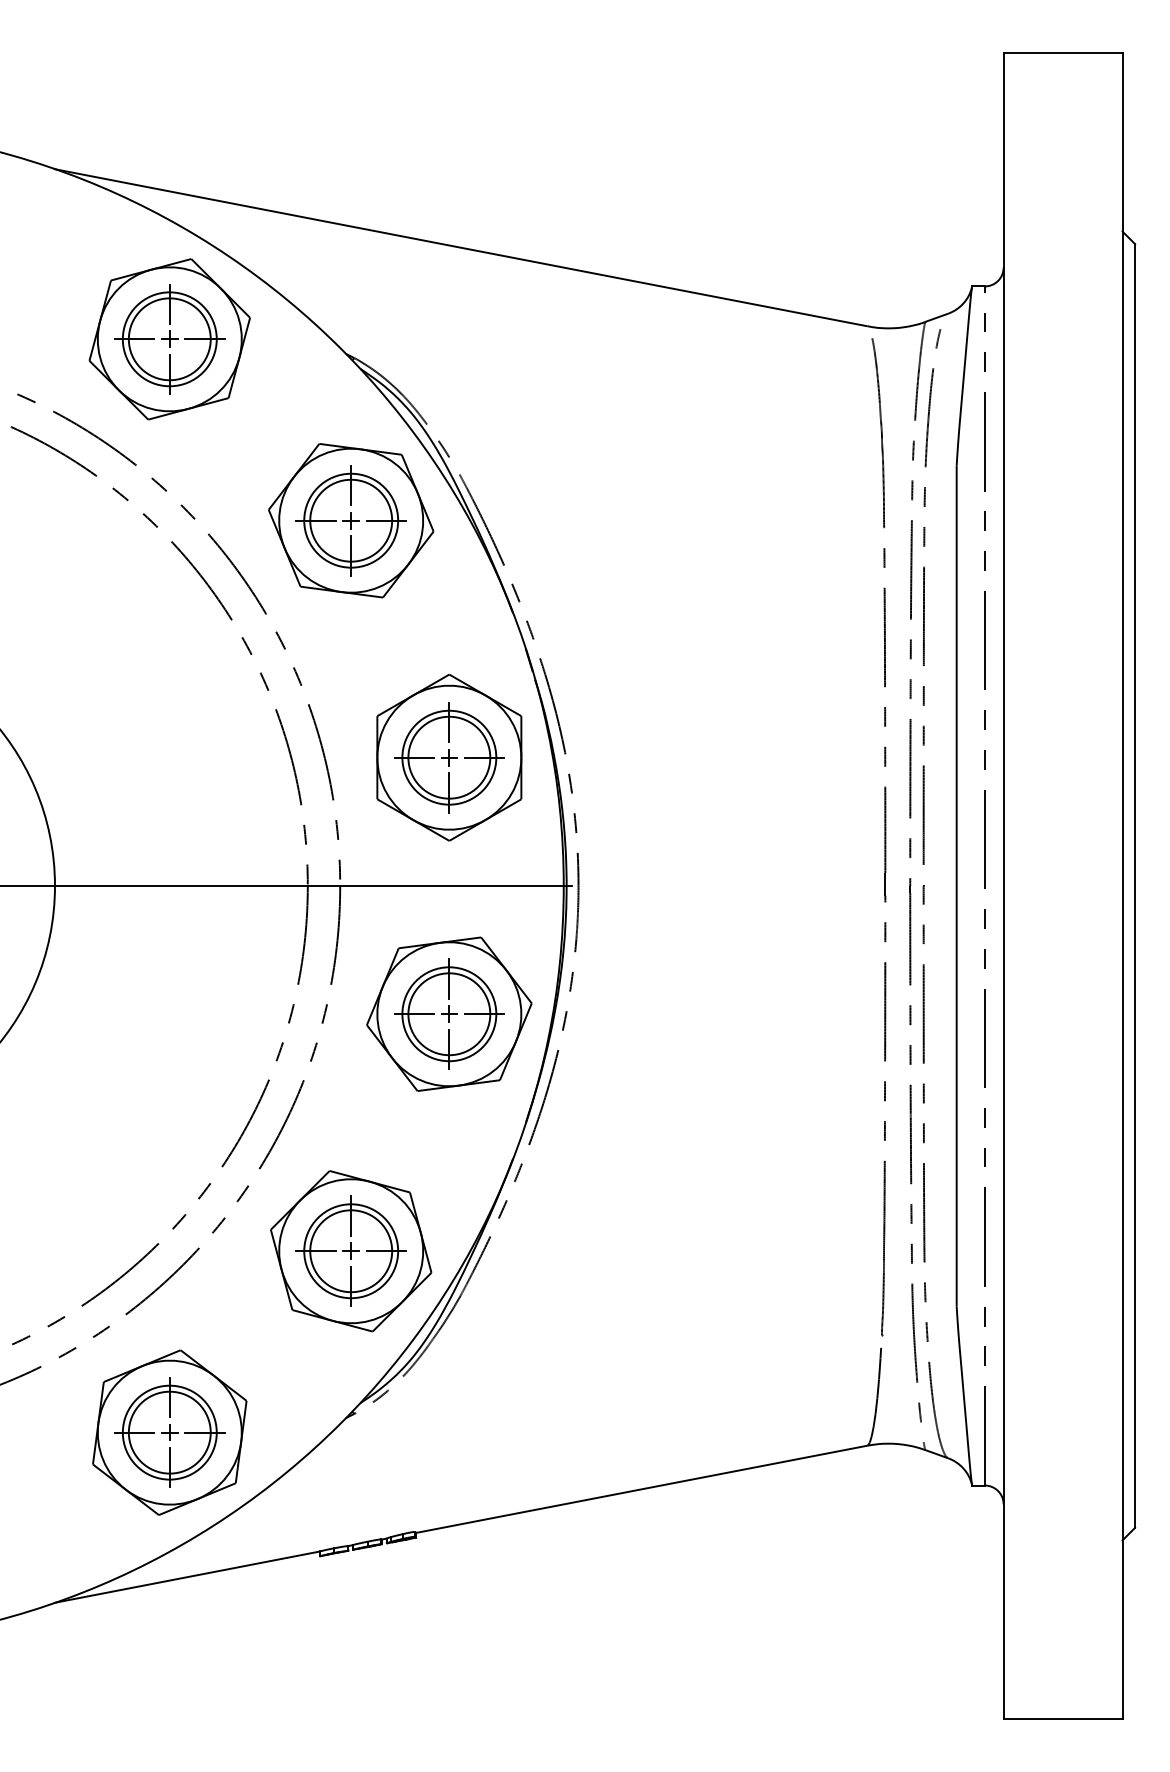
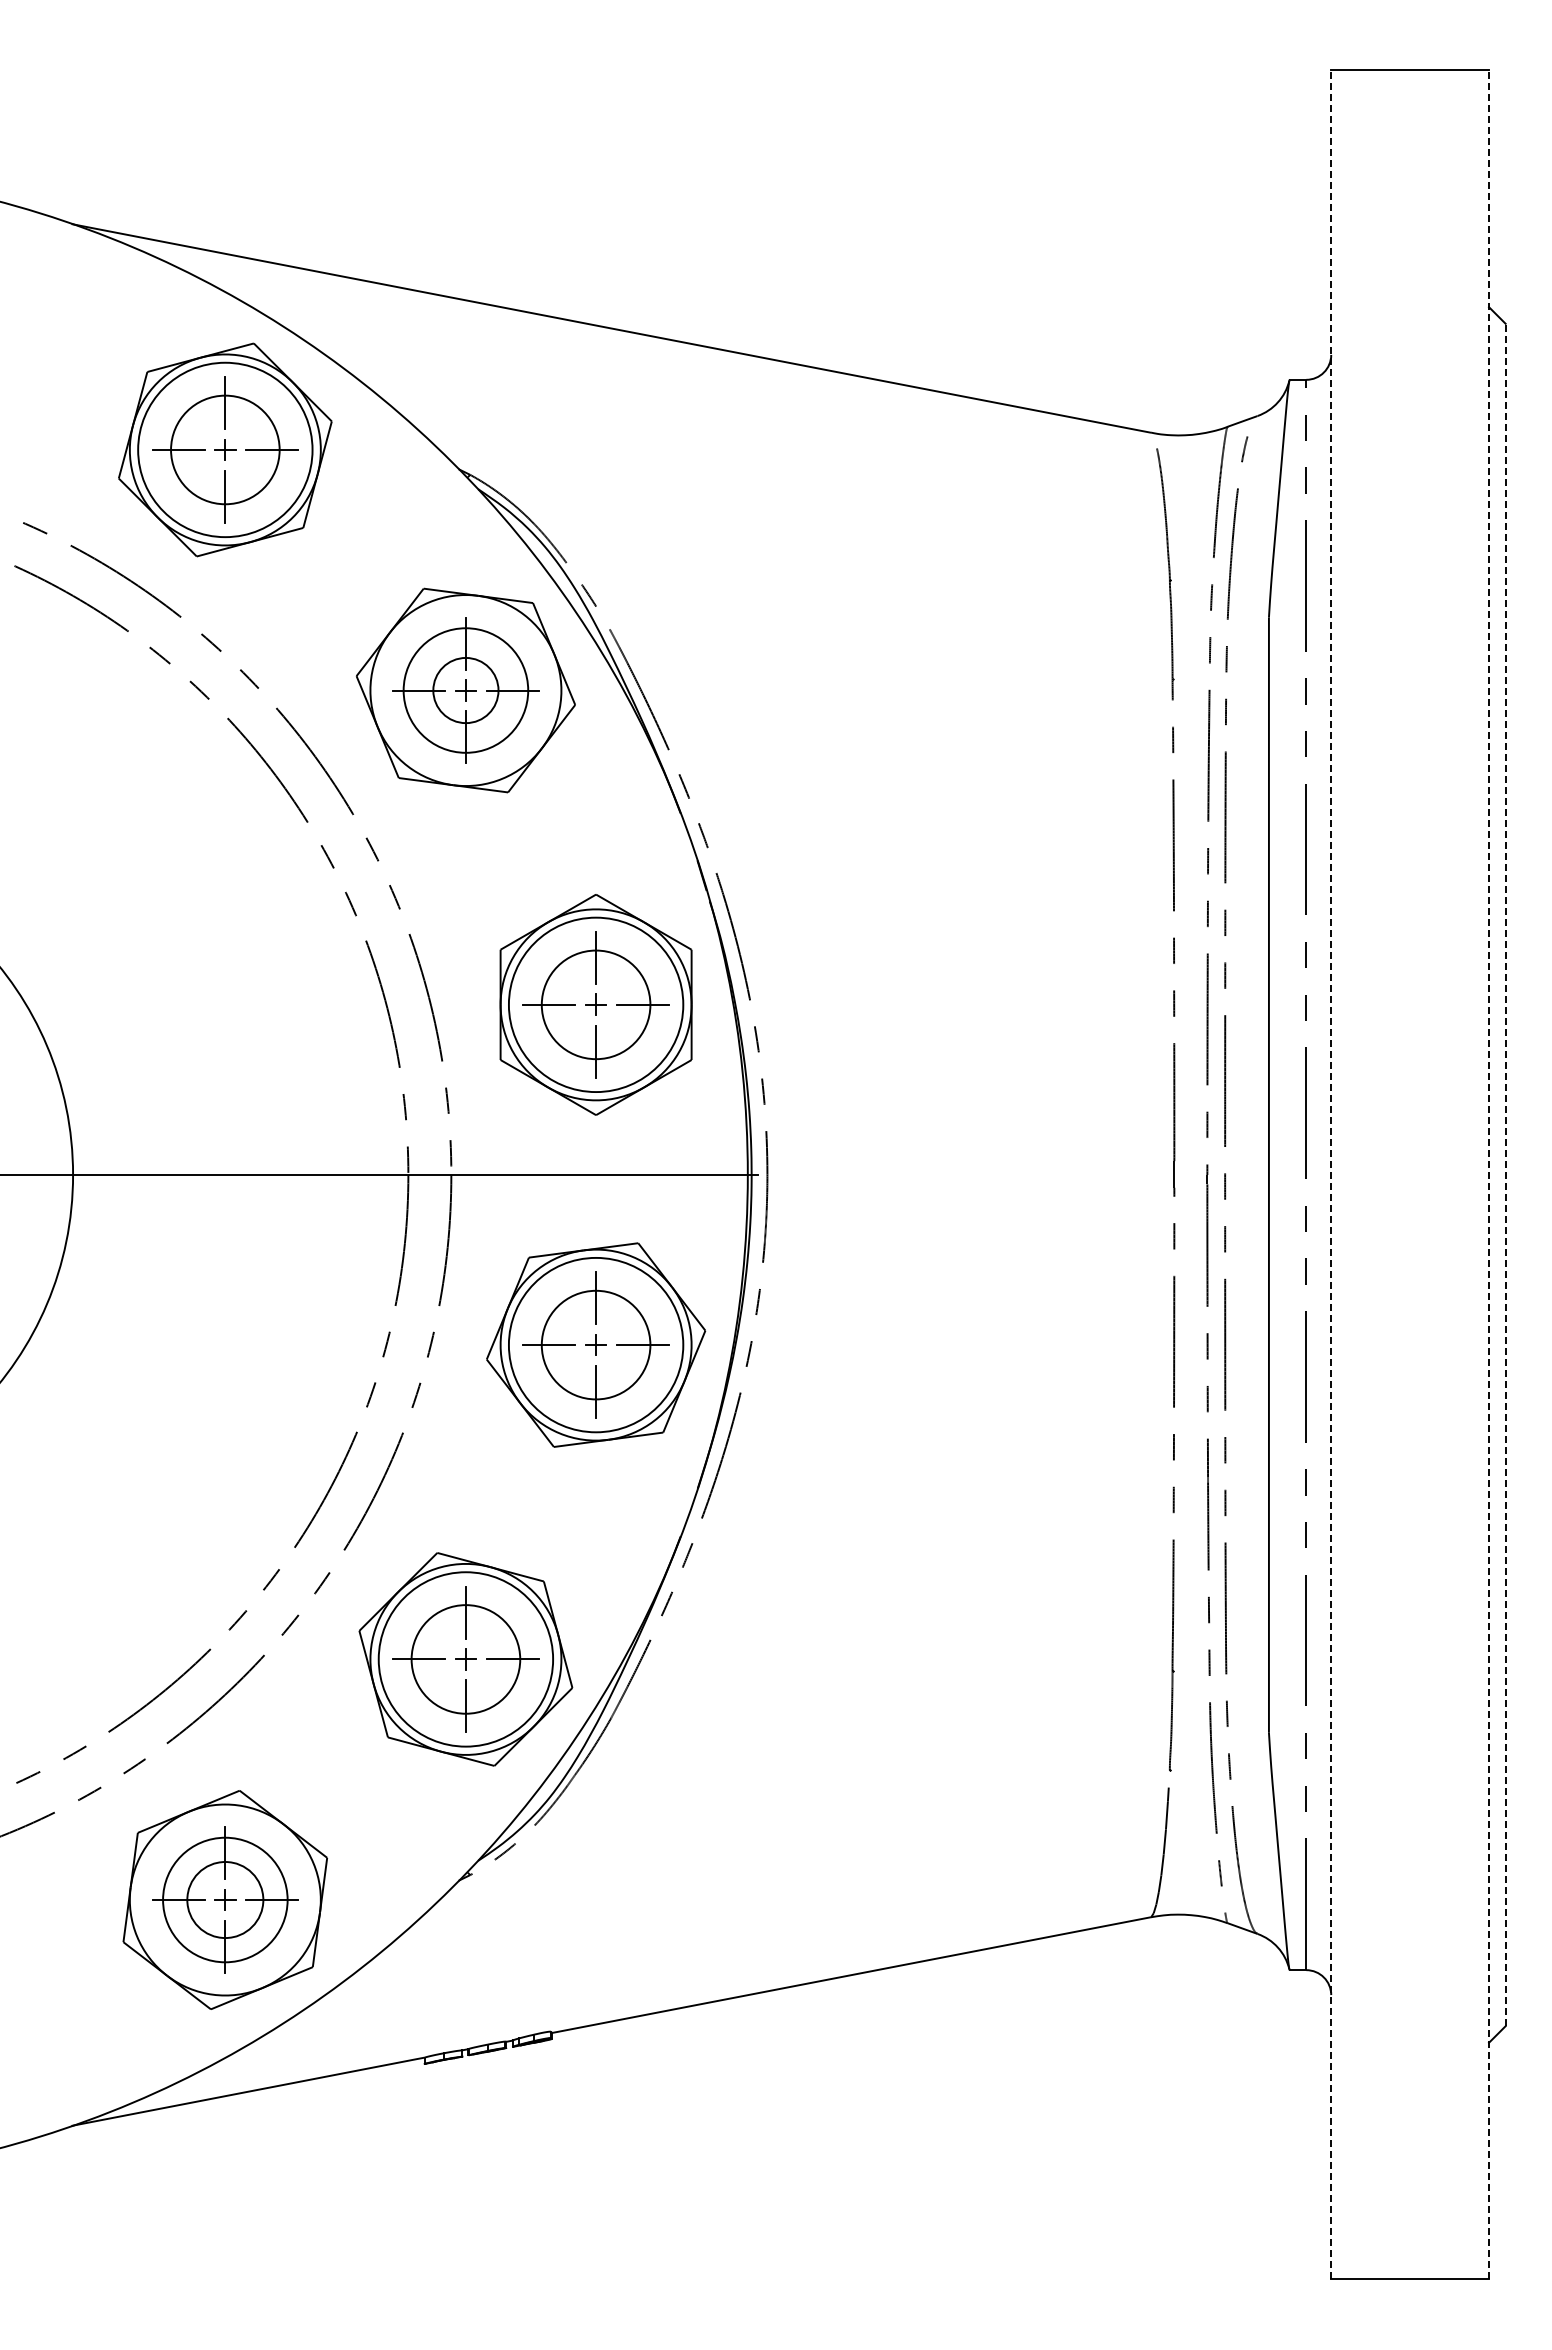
circle: (169, 338) -> (225, 449), size x1.4
circle: (350, 520) -> (465, 690), size x0.6
circle: (448, 757) -> (595, 1004), size x1.4
line: (1003, 885) -> (1331, 1174), solid -> dashed
line: (1122, 885) -> (1489, 1174), solid -> dashed
line: (1135, 885) -> (1505, 1174), solid -> dashed
circle: (448, 1013) -> (595, 1344), size x1.4
circle: (350, 1251) -> (465, 1659), size x1.4
circle: (169, 1432) -> (225, 1899), size x0.7

